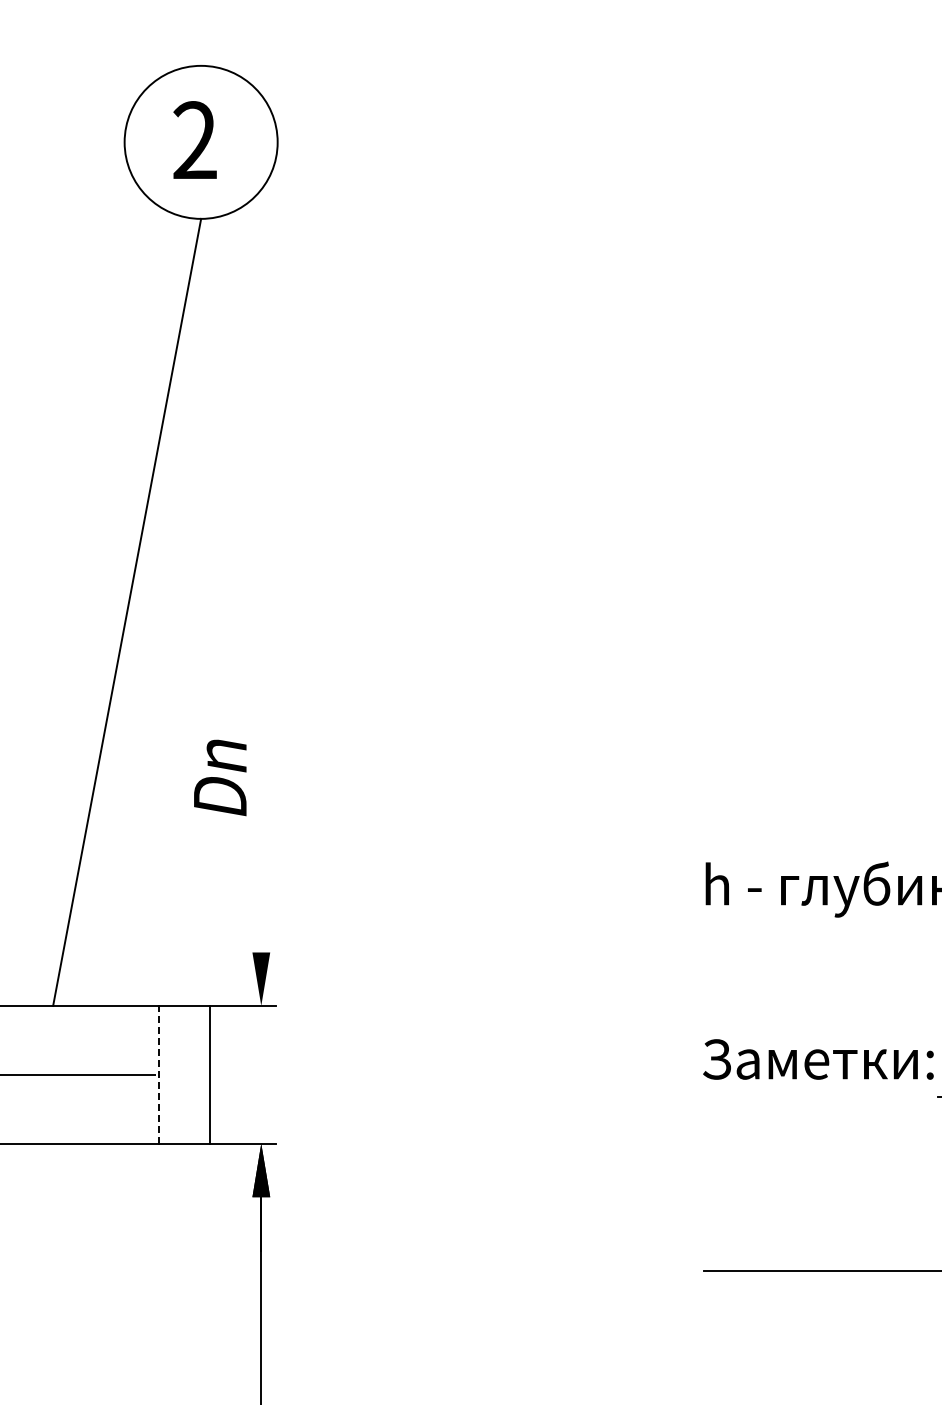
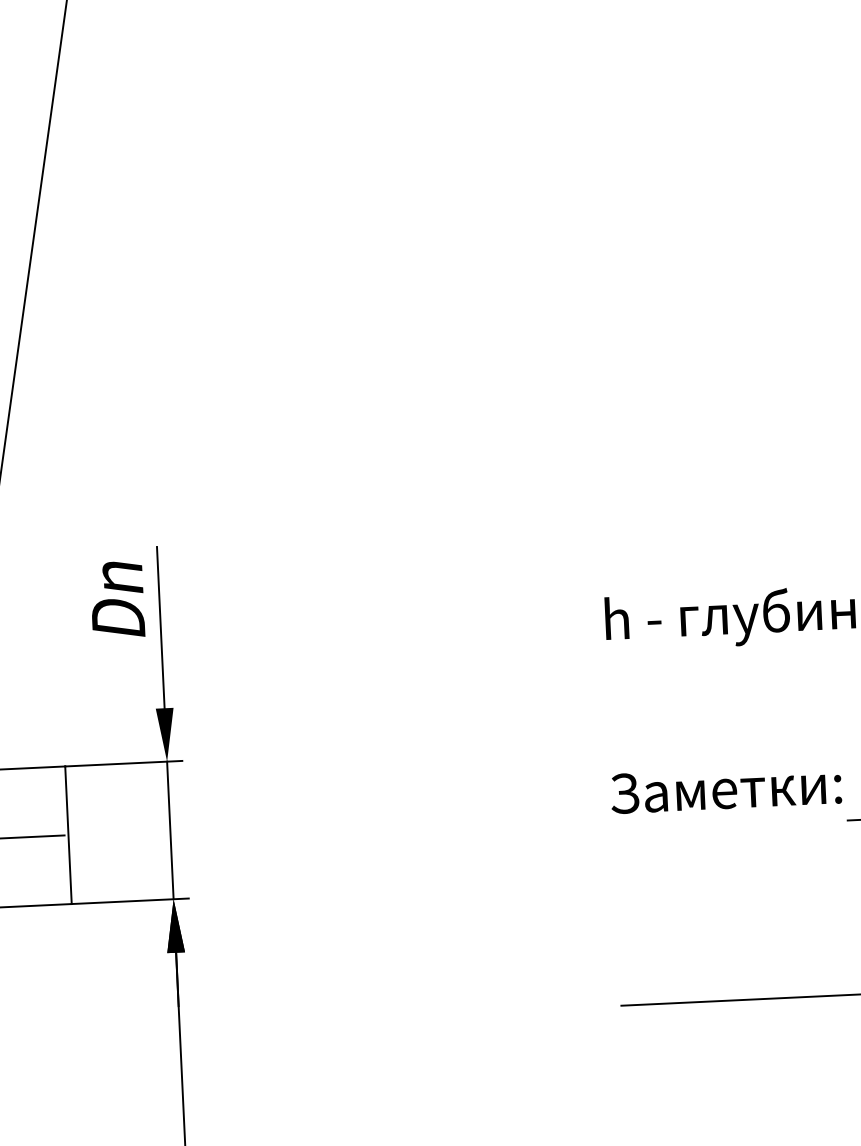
text: (220, 777) -> (117, 599), moved
line: (261, 871) -> (161, 627), added
line: (159, 1074) -> (68, 834), dashed -> solid
line: (210, 1074) -> (170, 830), moved

